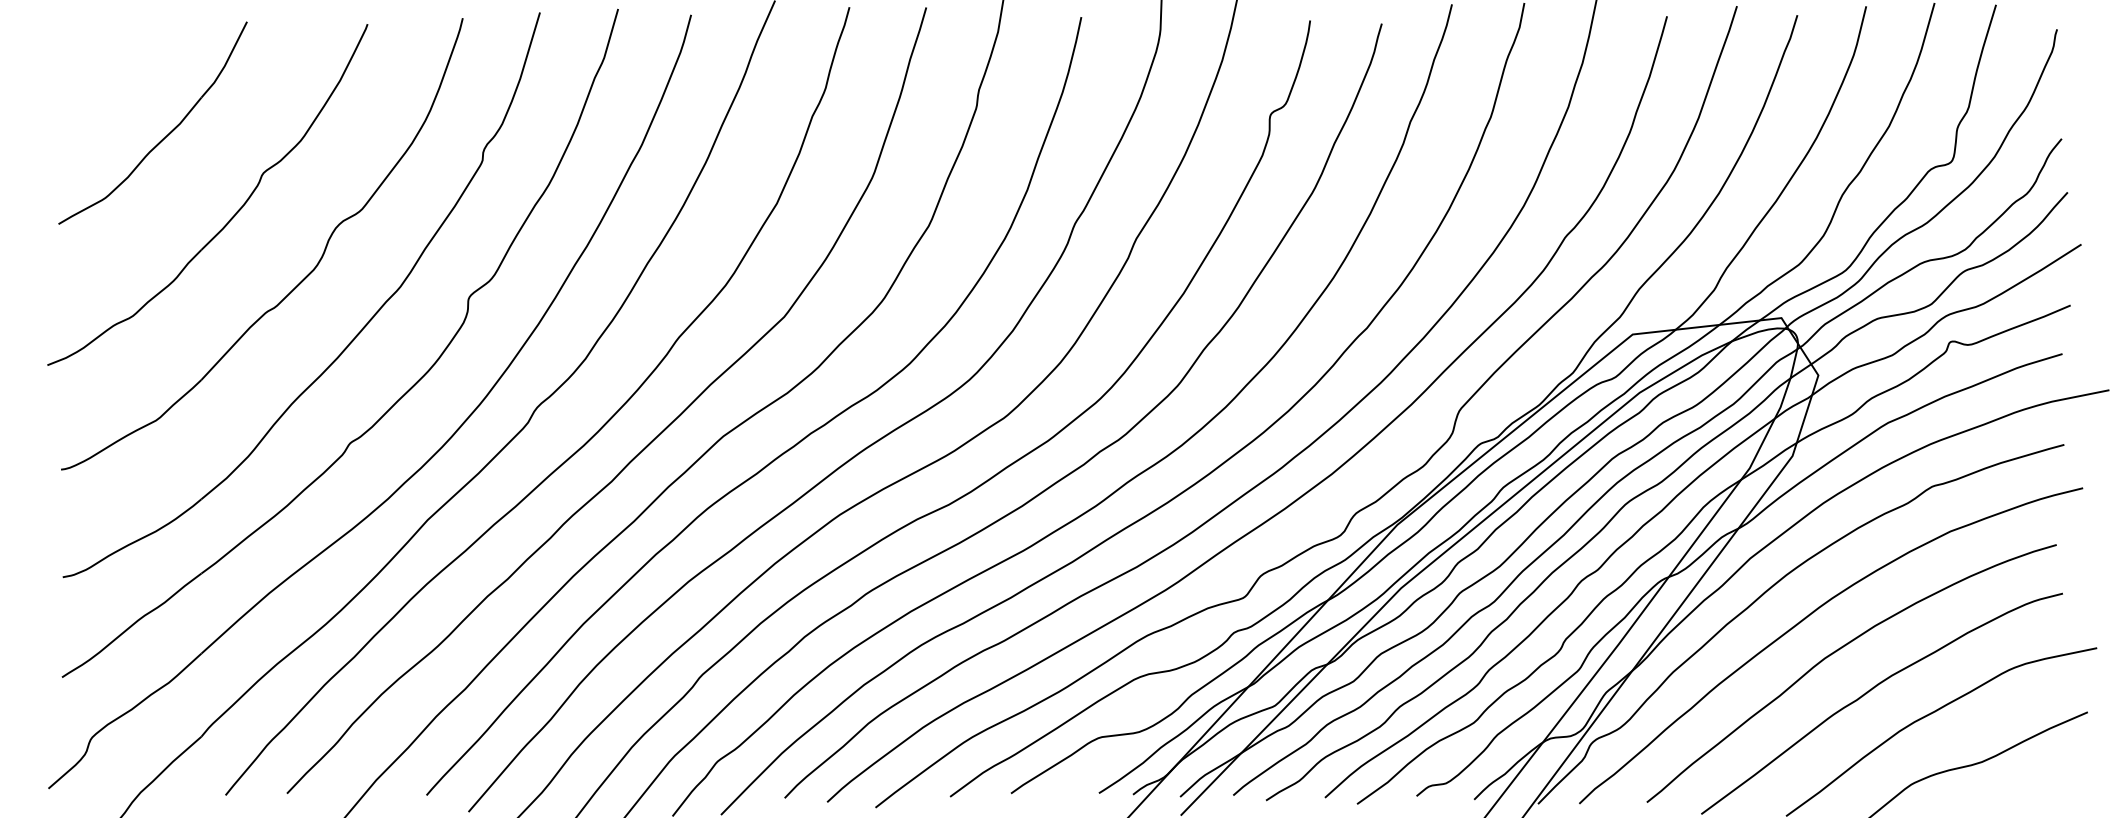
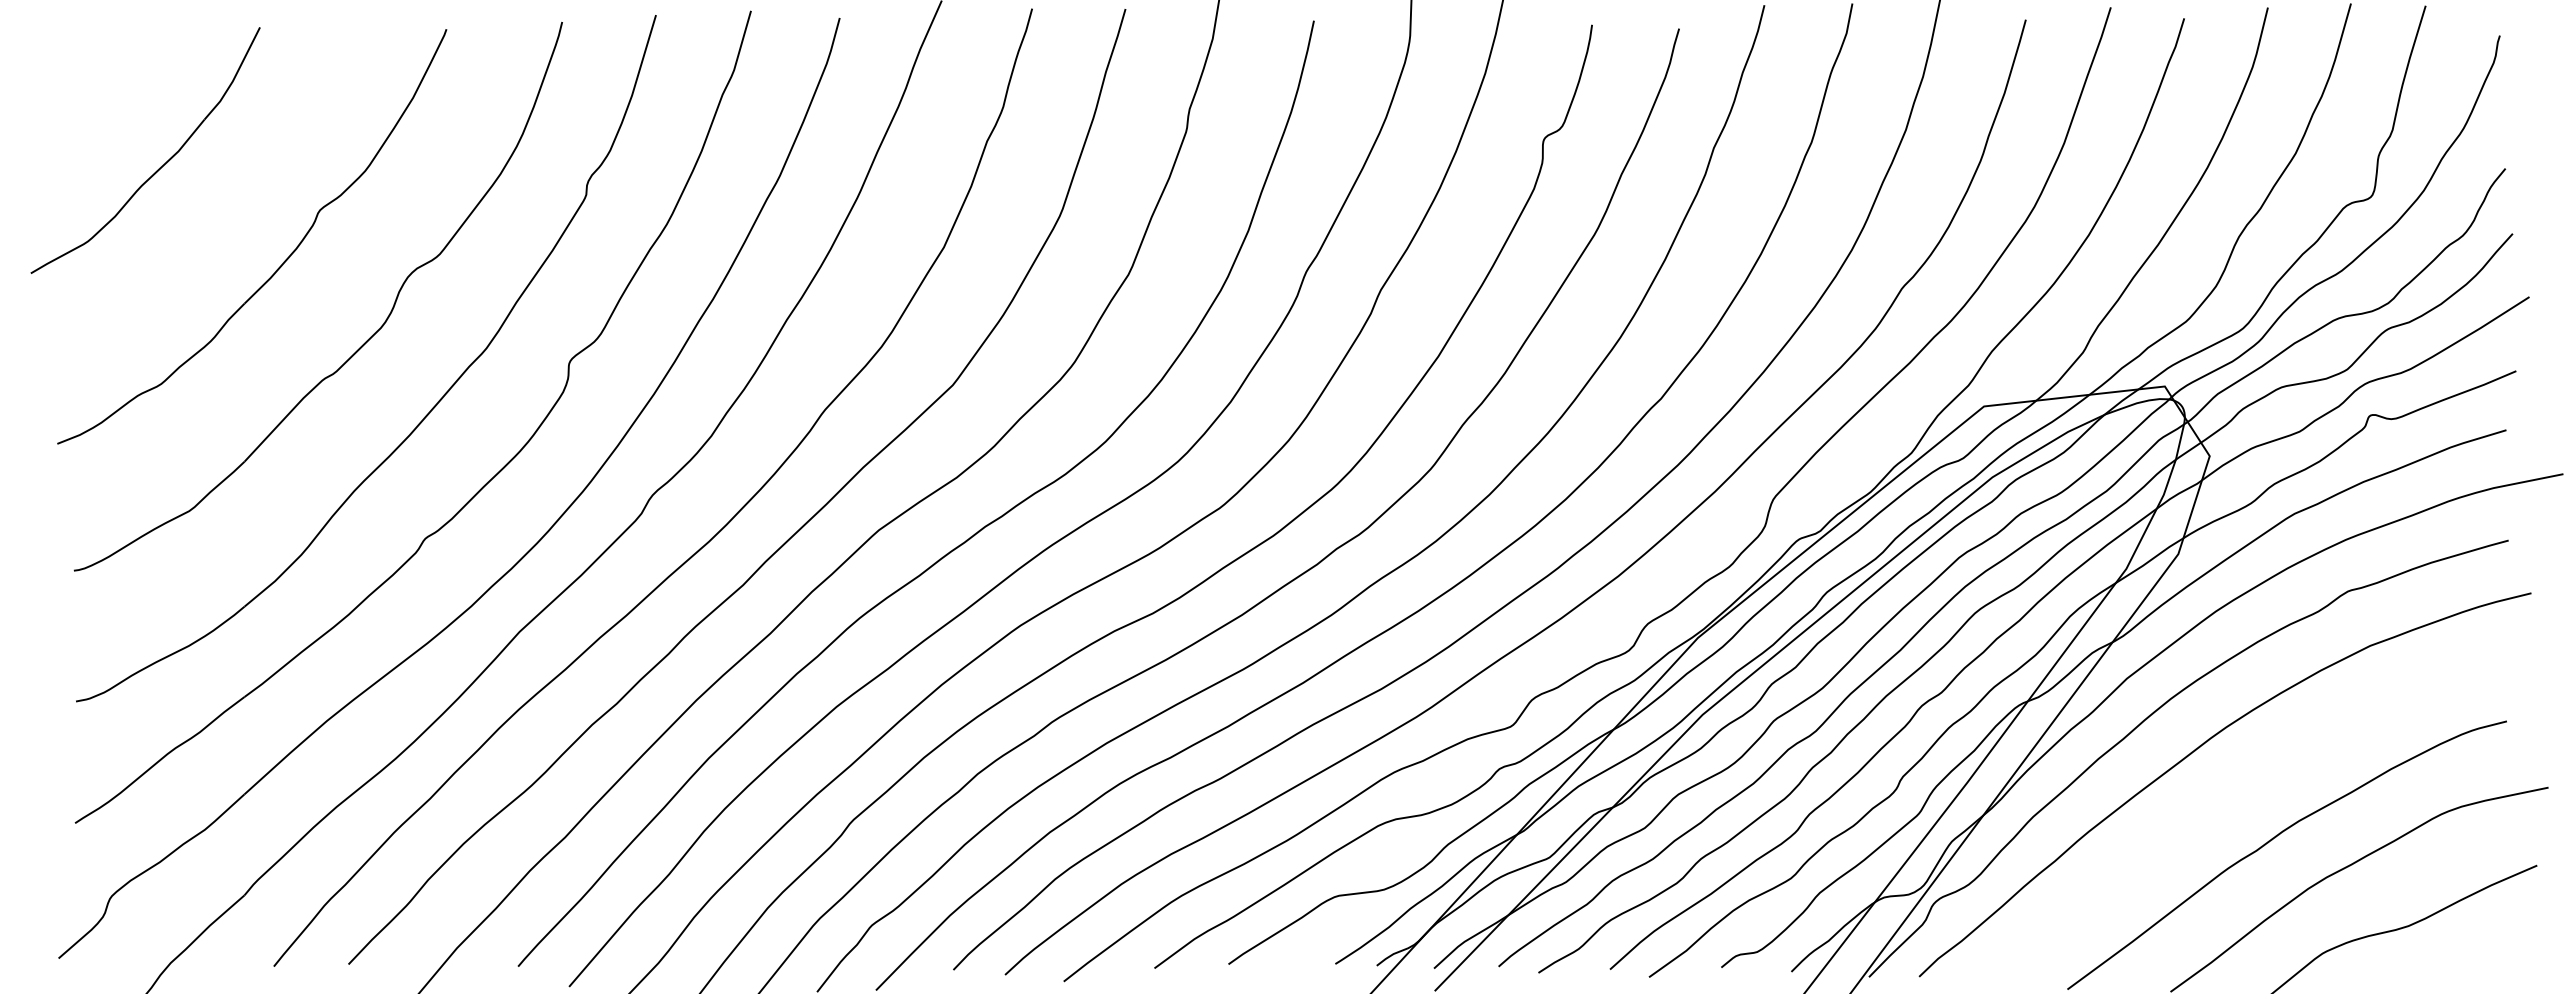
part: (165, 136) -> (160, 166), moved
curve: (1840, 649) -> (2236, 789), removed

